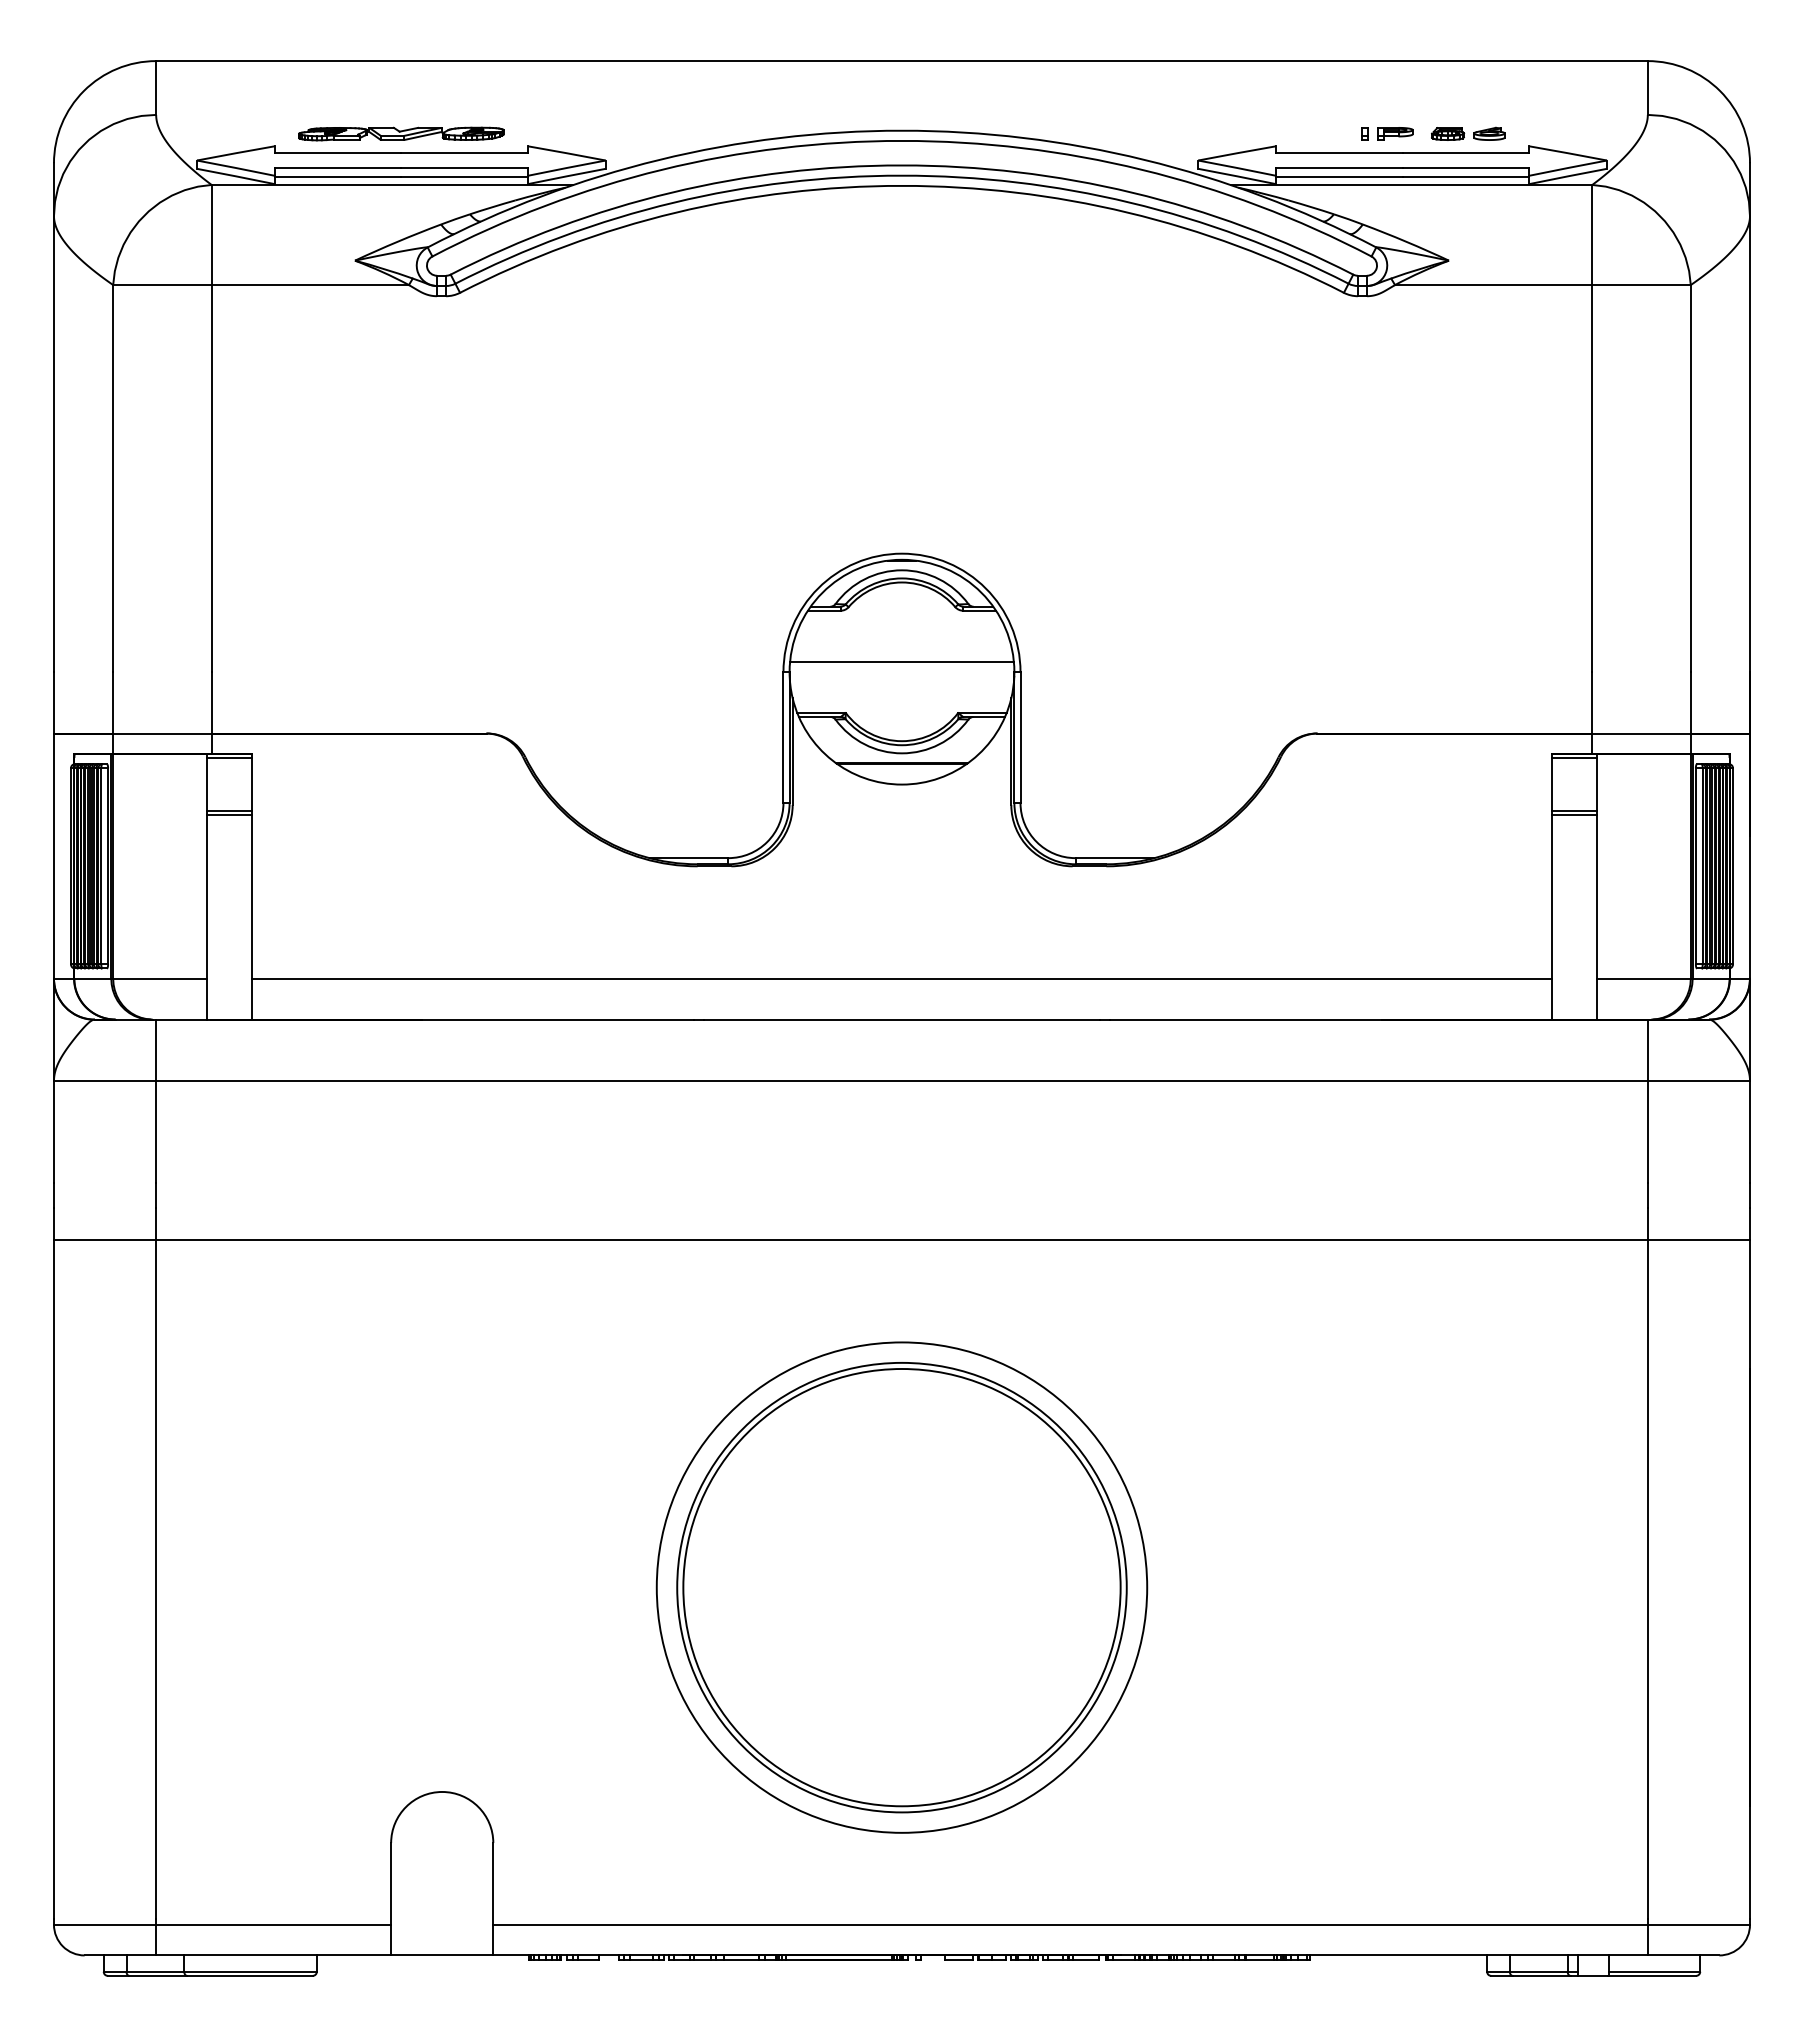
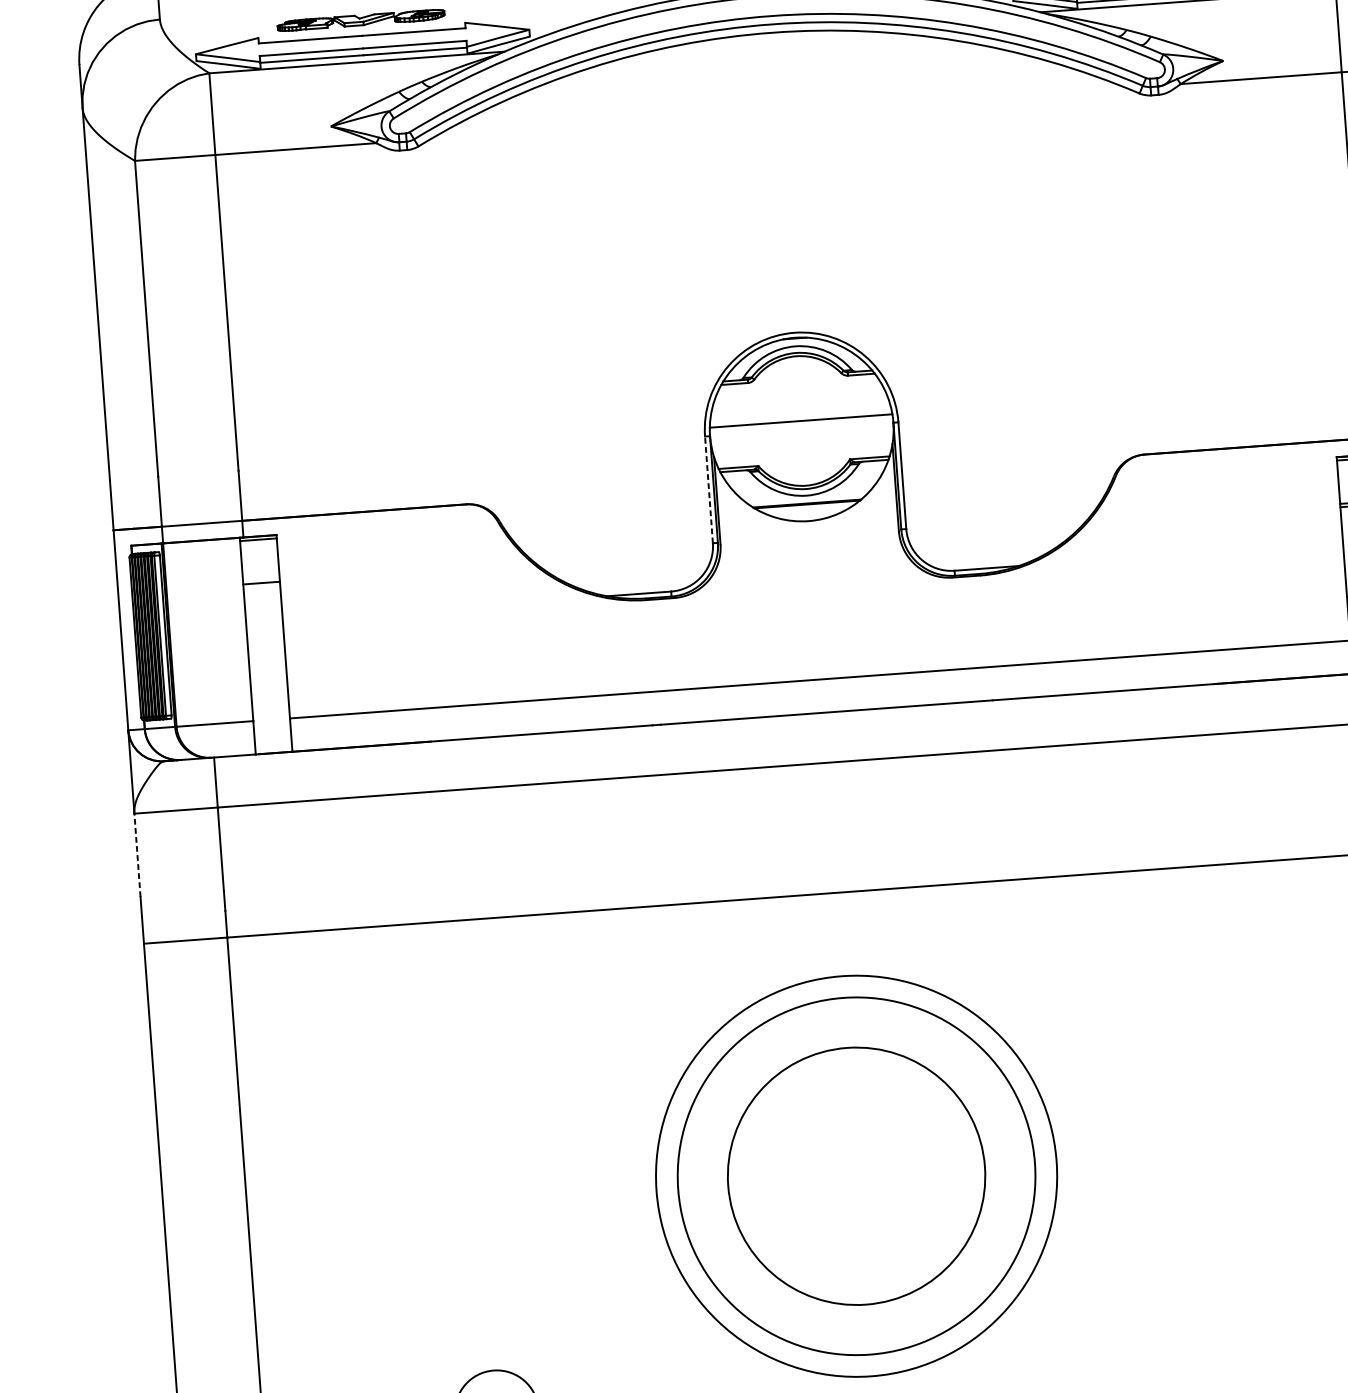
line: (783, 737) -> (708, 489), solid -> dashed
line: (229, 815) -> (261, 586), removed
line: (53, 1131) -> (137, 854), solid -> dashed
circle: (901, 1587) -> (856, 1176), size x0.7

